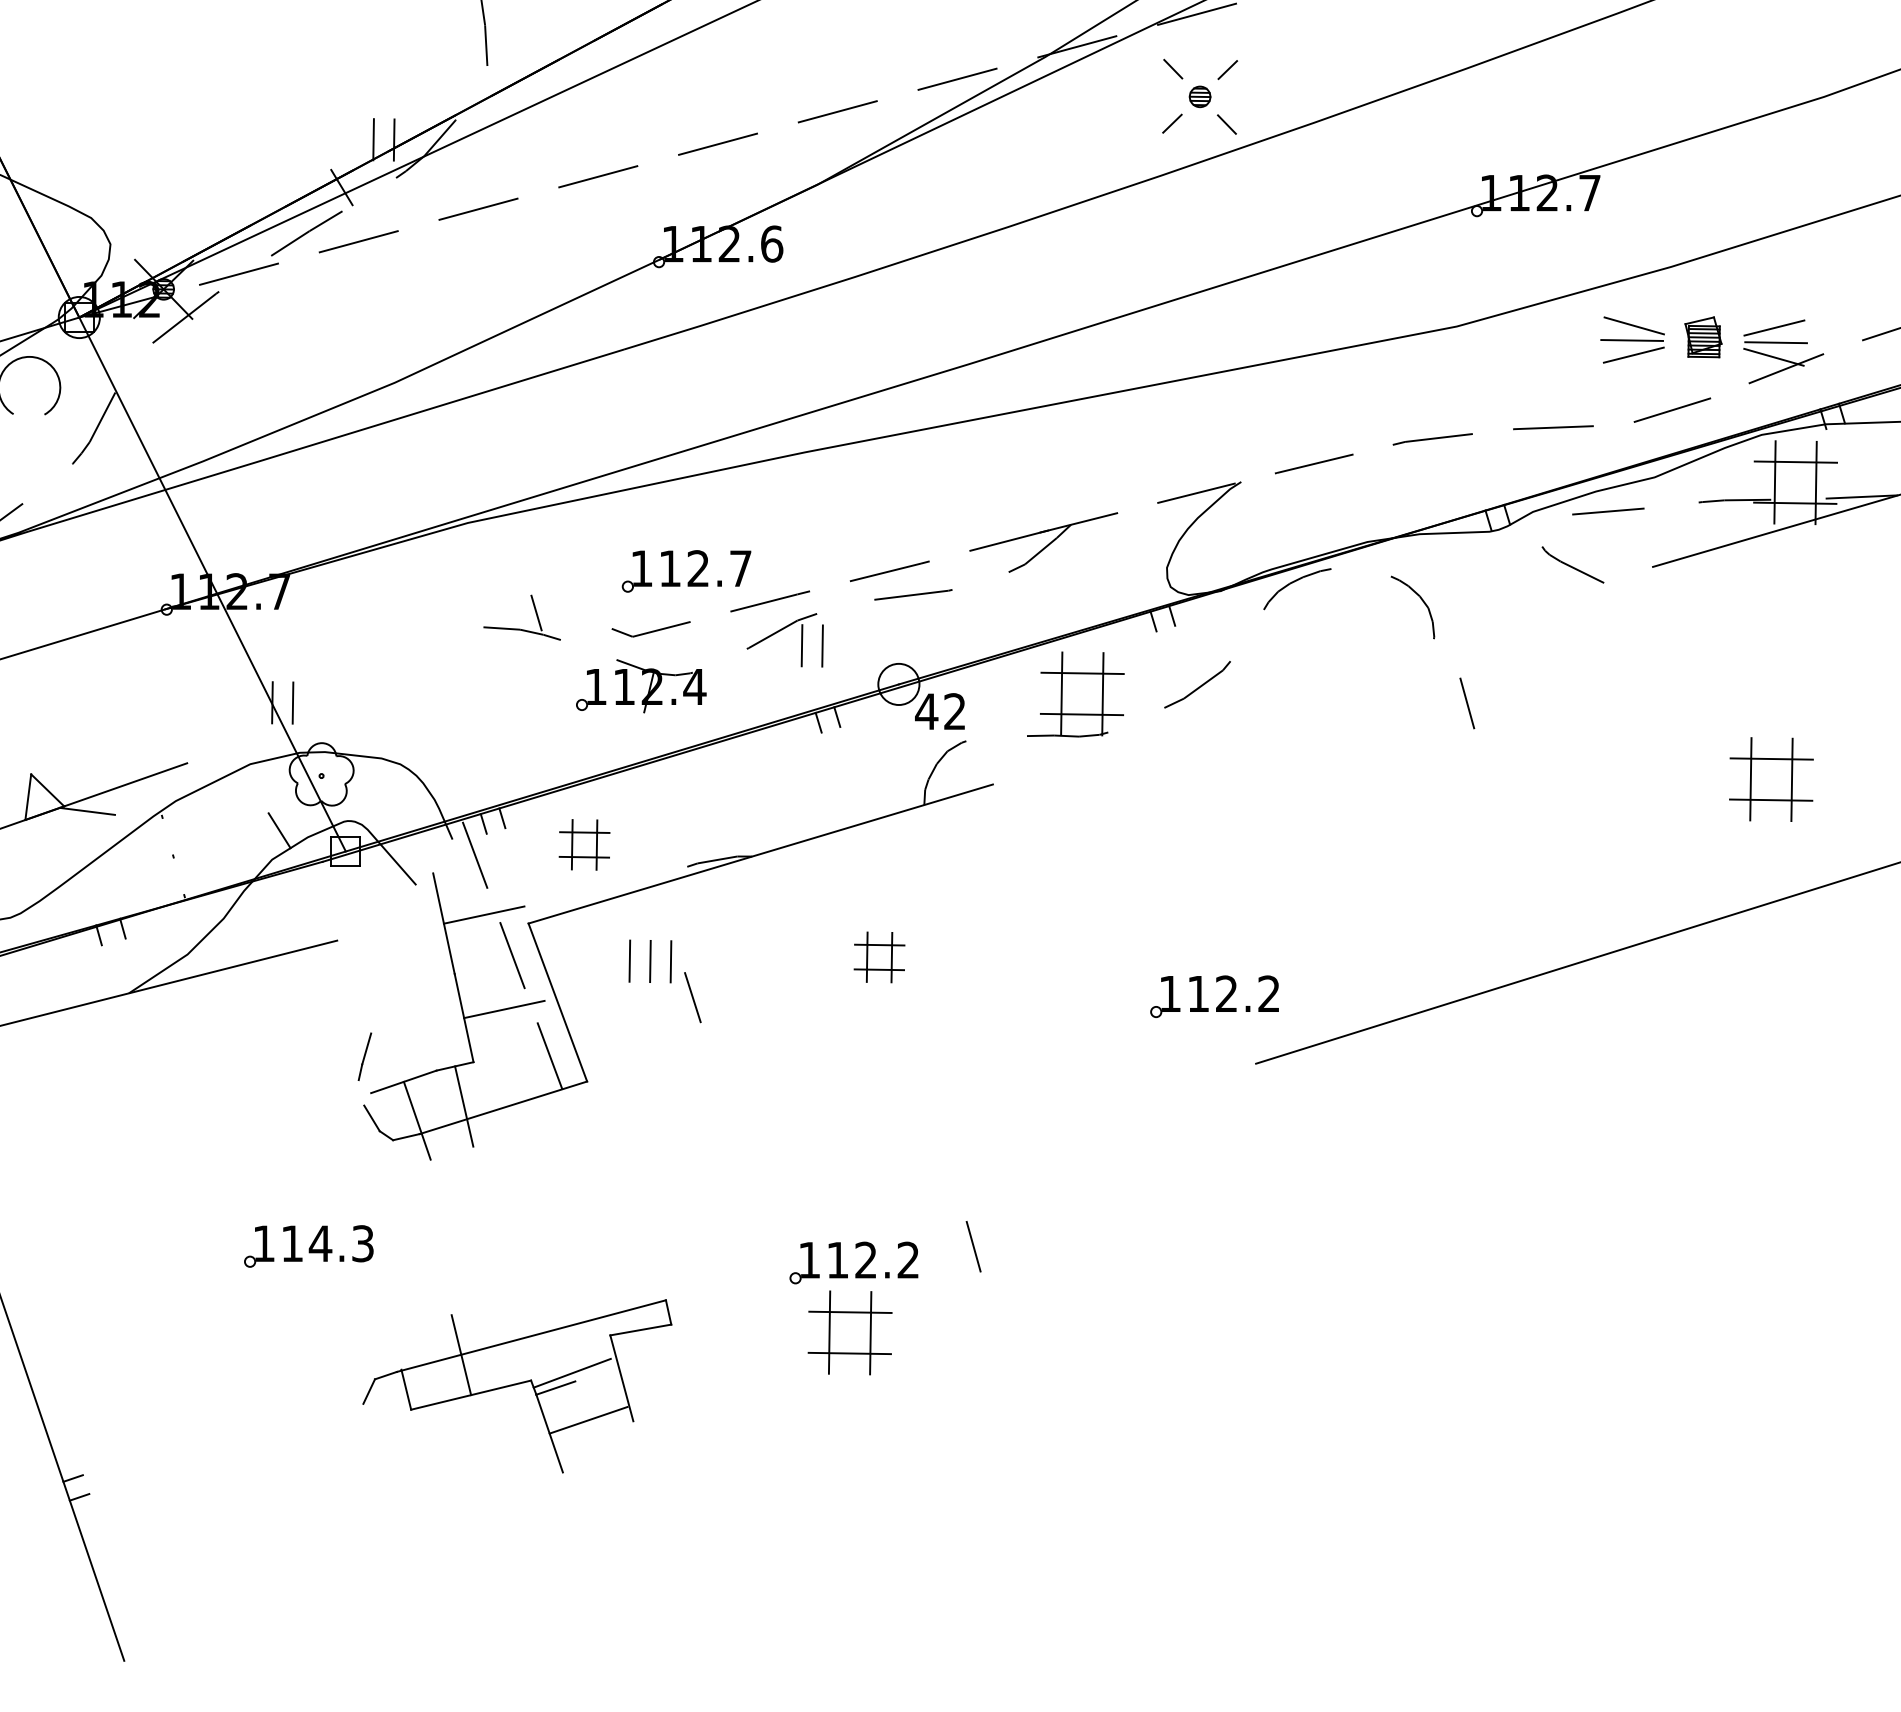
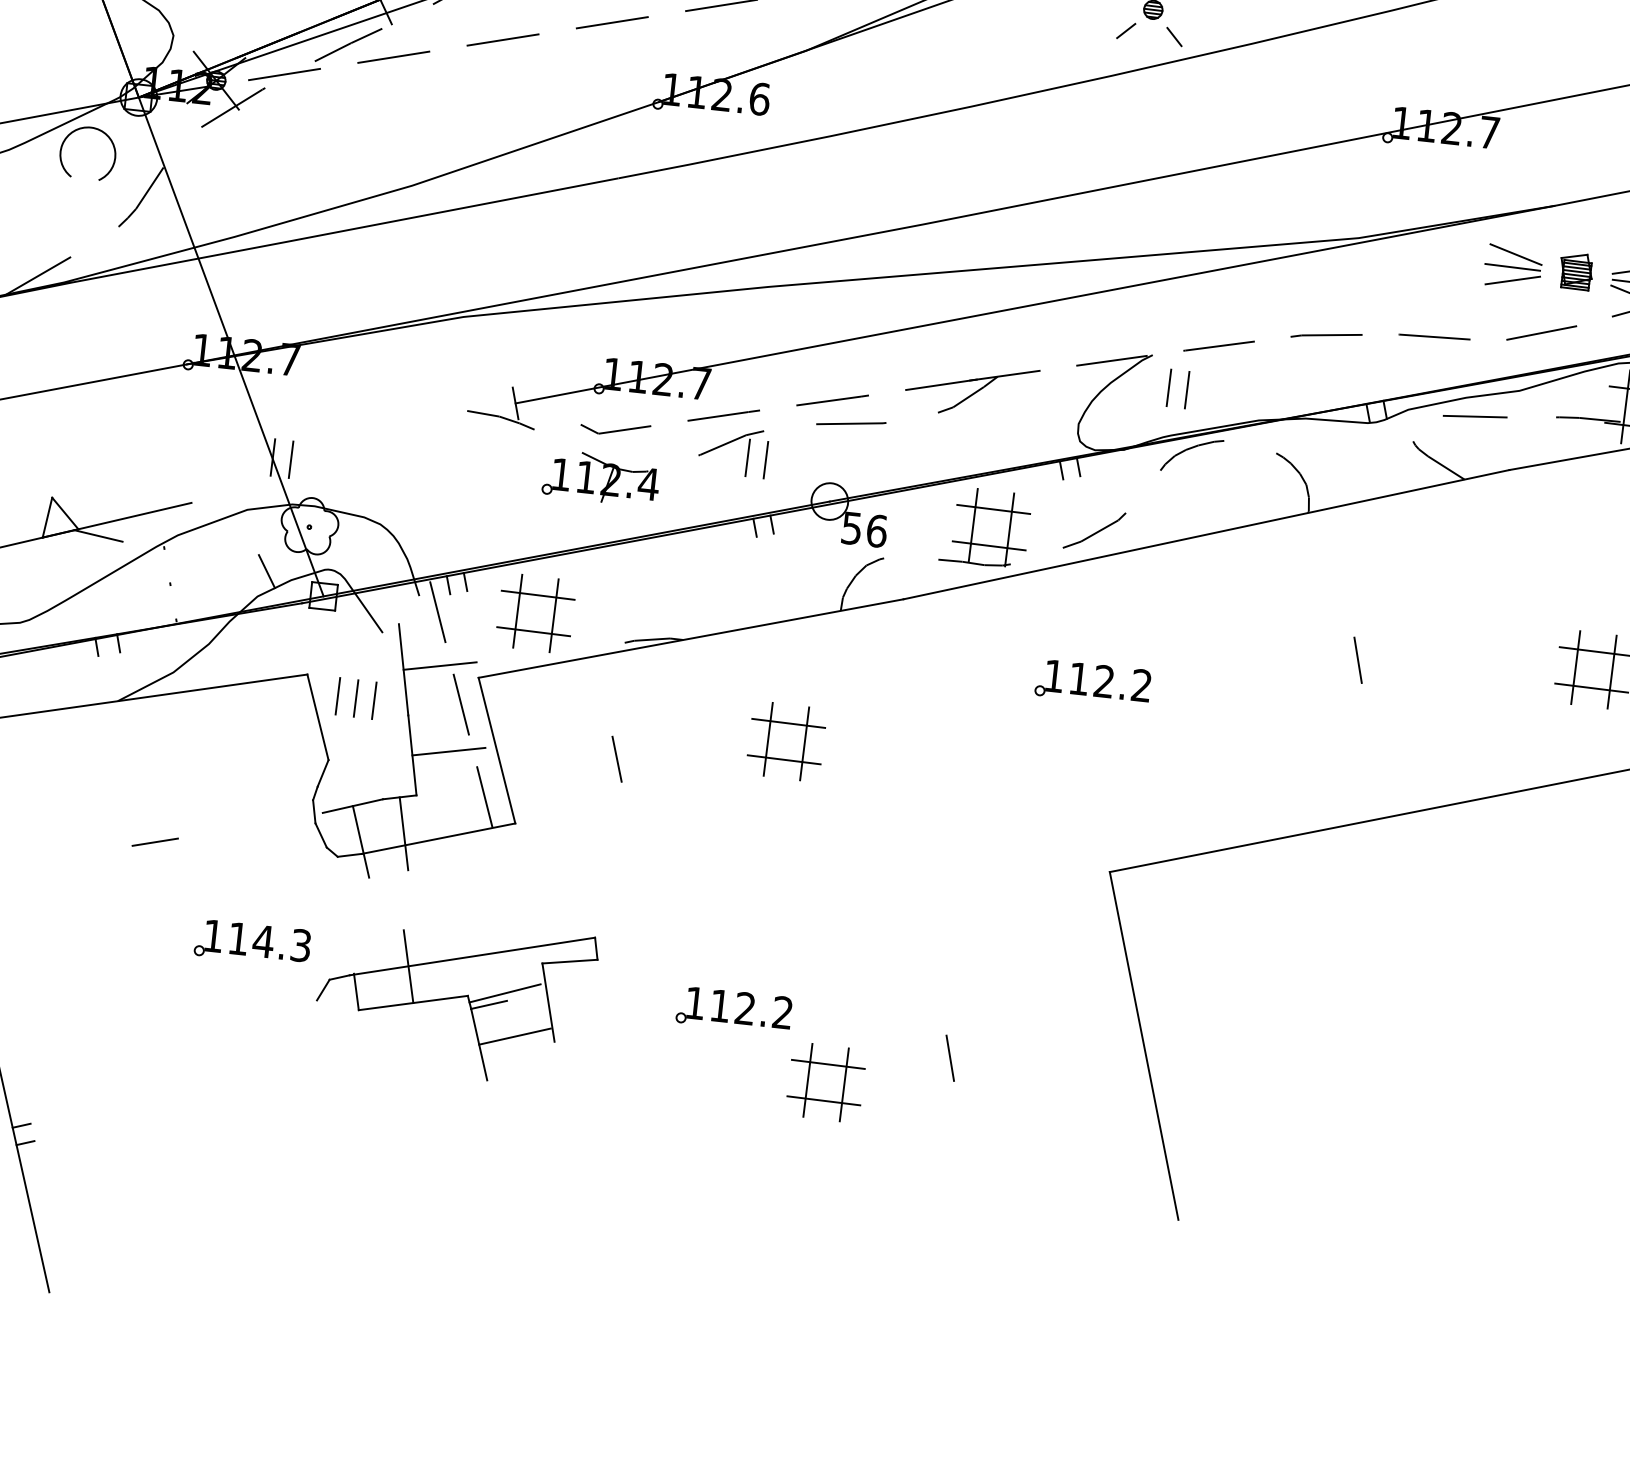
line: (1103, 439) -> (1034, 304), added
part: (1264, 516) -> (1169, 387), added
line: (1322, 675) -> (1206, 534), added
line: (1467, 703) -> (1358, 660), moved
text: (940, 711) -> (864, 529), 42 -> 56
part: (584, 844) -> (535, 613), size x1.67
part: (879, 957) -> (786, 741), size x1.67
part: (650, 961) -> (356, 698), moved
line: (354, 986) -> (318, 716), added
part: (1220, 1002) -> (1097, 688), moved
line: (361, 1092) -> (314, 811), added
line: (187, 1145) -> (155, 841), added
line: (973, 1246) -> (950, 1058), moved
line: (1315, 1253) -> (1144, 1045), added
part: (849, 1332) -> (825, 1082), moved
part: (517, 1386) -> (455, 999), moved

